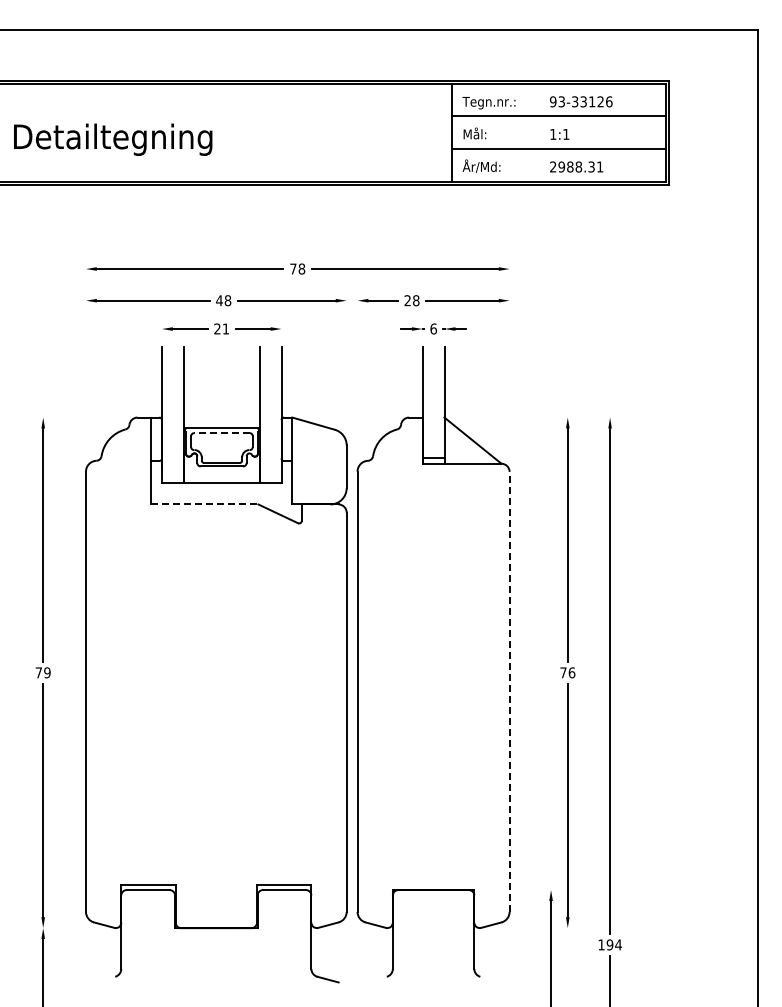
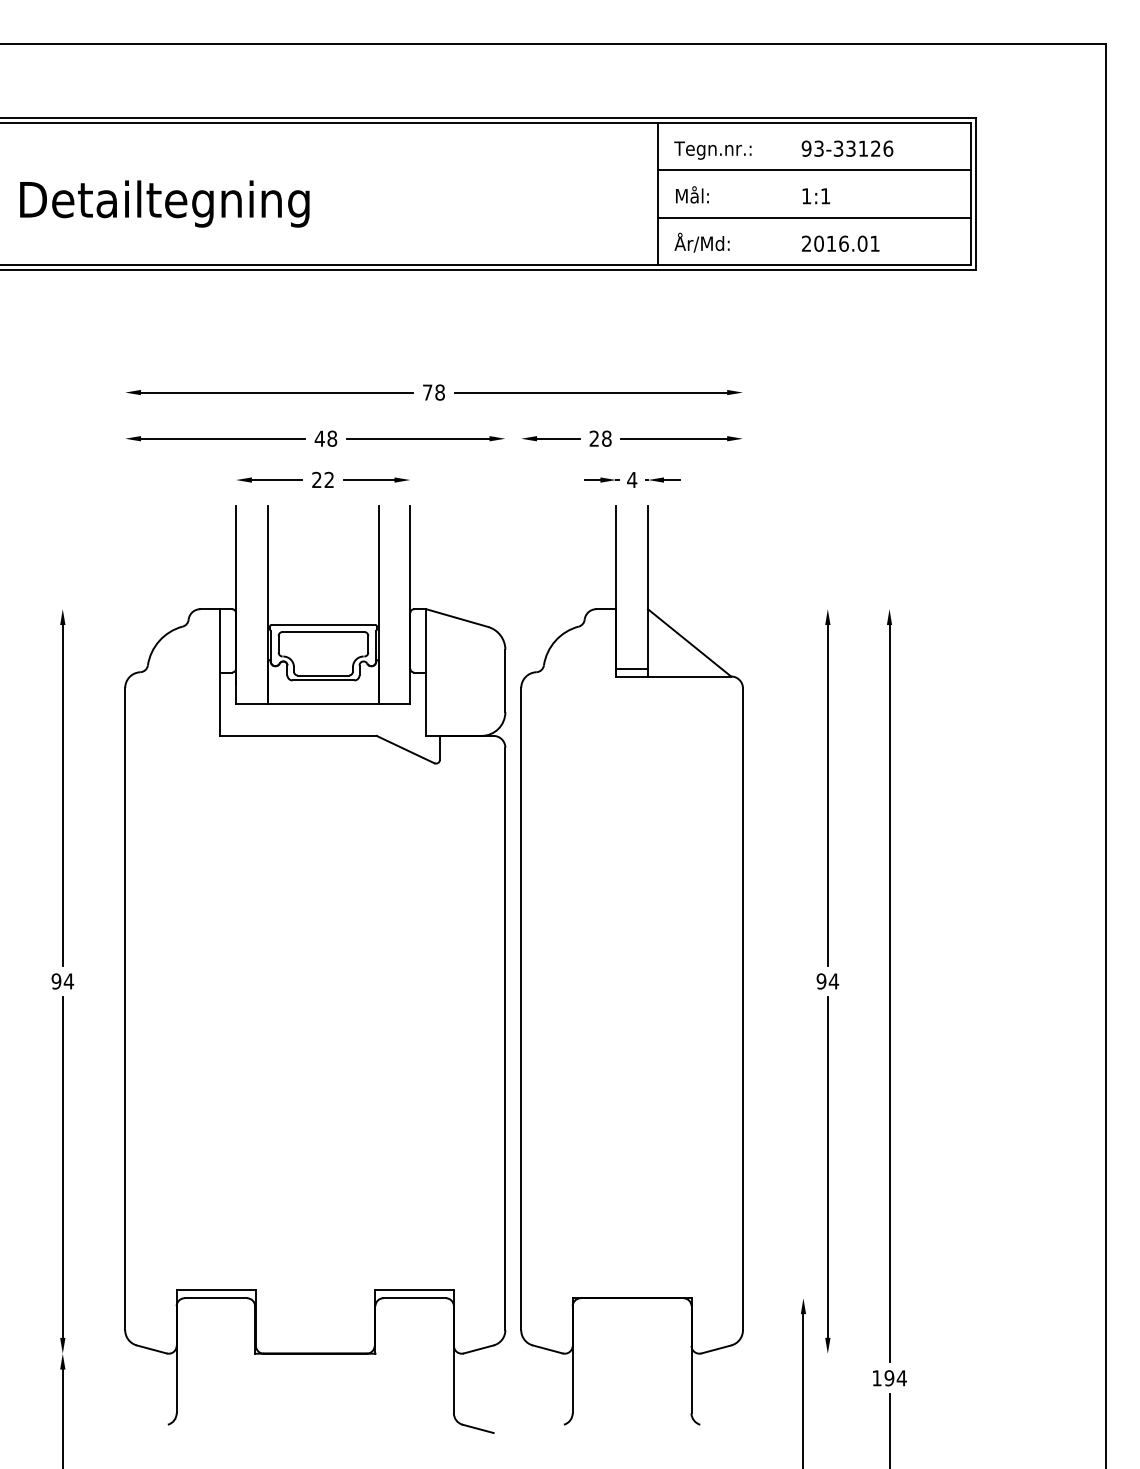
text: (576, 166) -> (840, 243), 2988.31 -> 2016.01
text: (225, 328) -> (328, 479), 21 -> 22
text: (433, 328) -> (631, 479), 6 -> 4
line: (221, 433) -> (322, 632), dashed -> solid
line: (204, 504) -> (298, 735), dashed -> solid
text: (42, 672) -> (61, 980), 79 -> 94
text: (567, 672) -> (827, 980), 76 -> 94
line: (509, 691) -> (742, 1008), dashed -> solid

